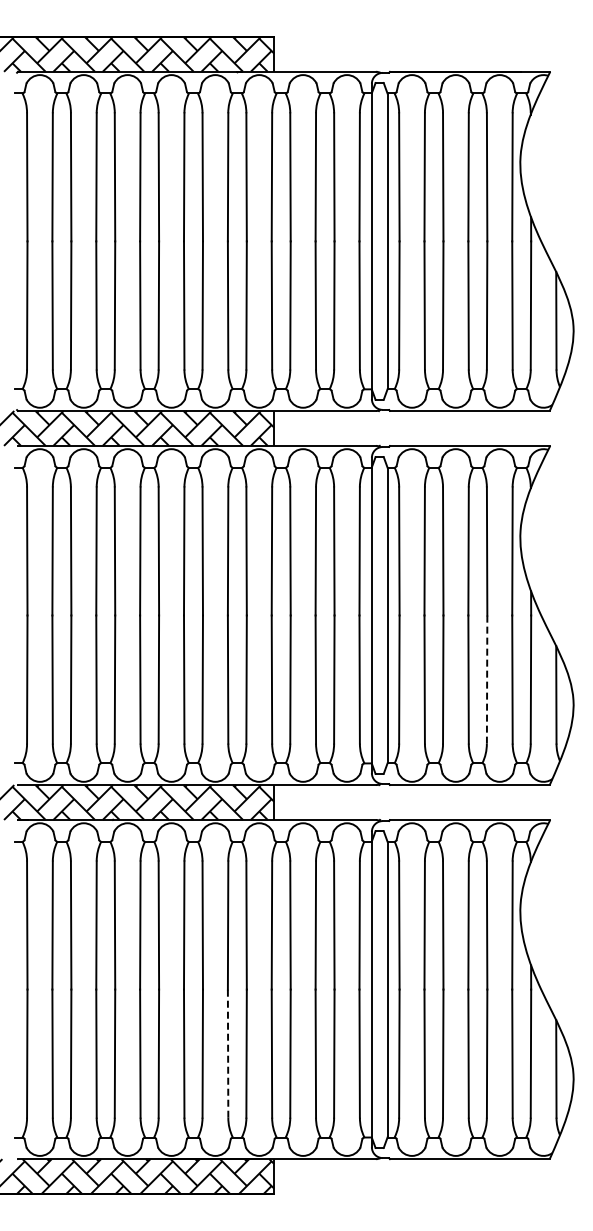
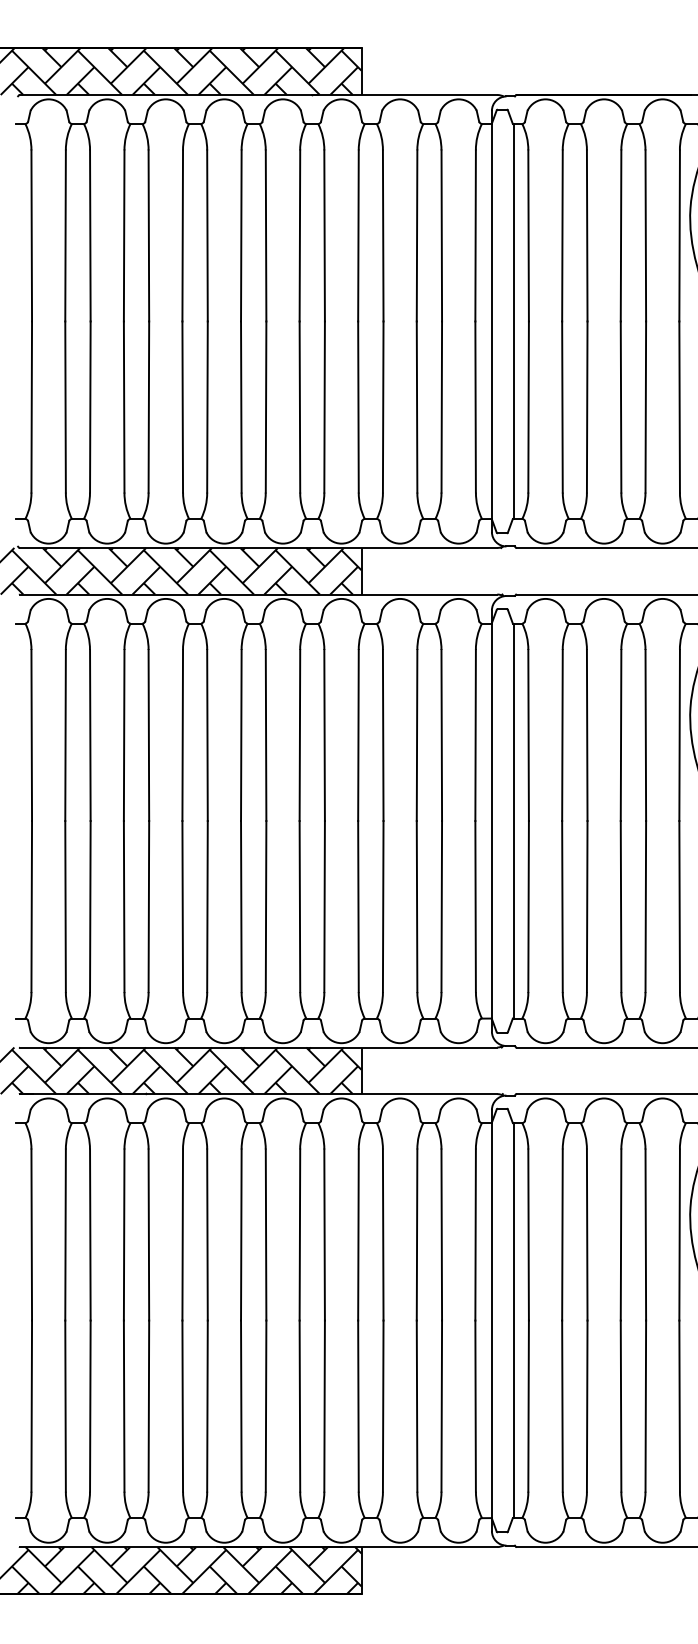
line: (487, 679) -> (646, 906), dashed -> solid
line: (228, 1053) -> (300, 1405), dashed -> solid

